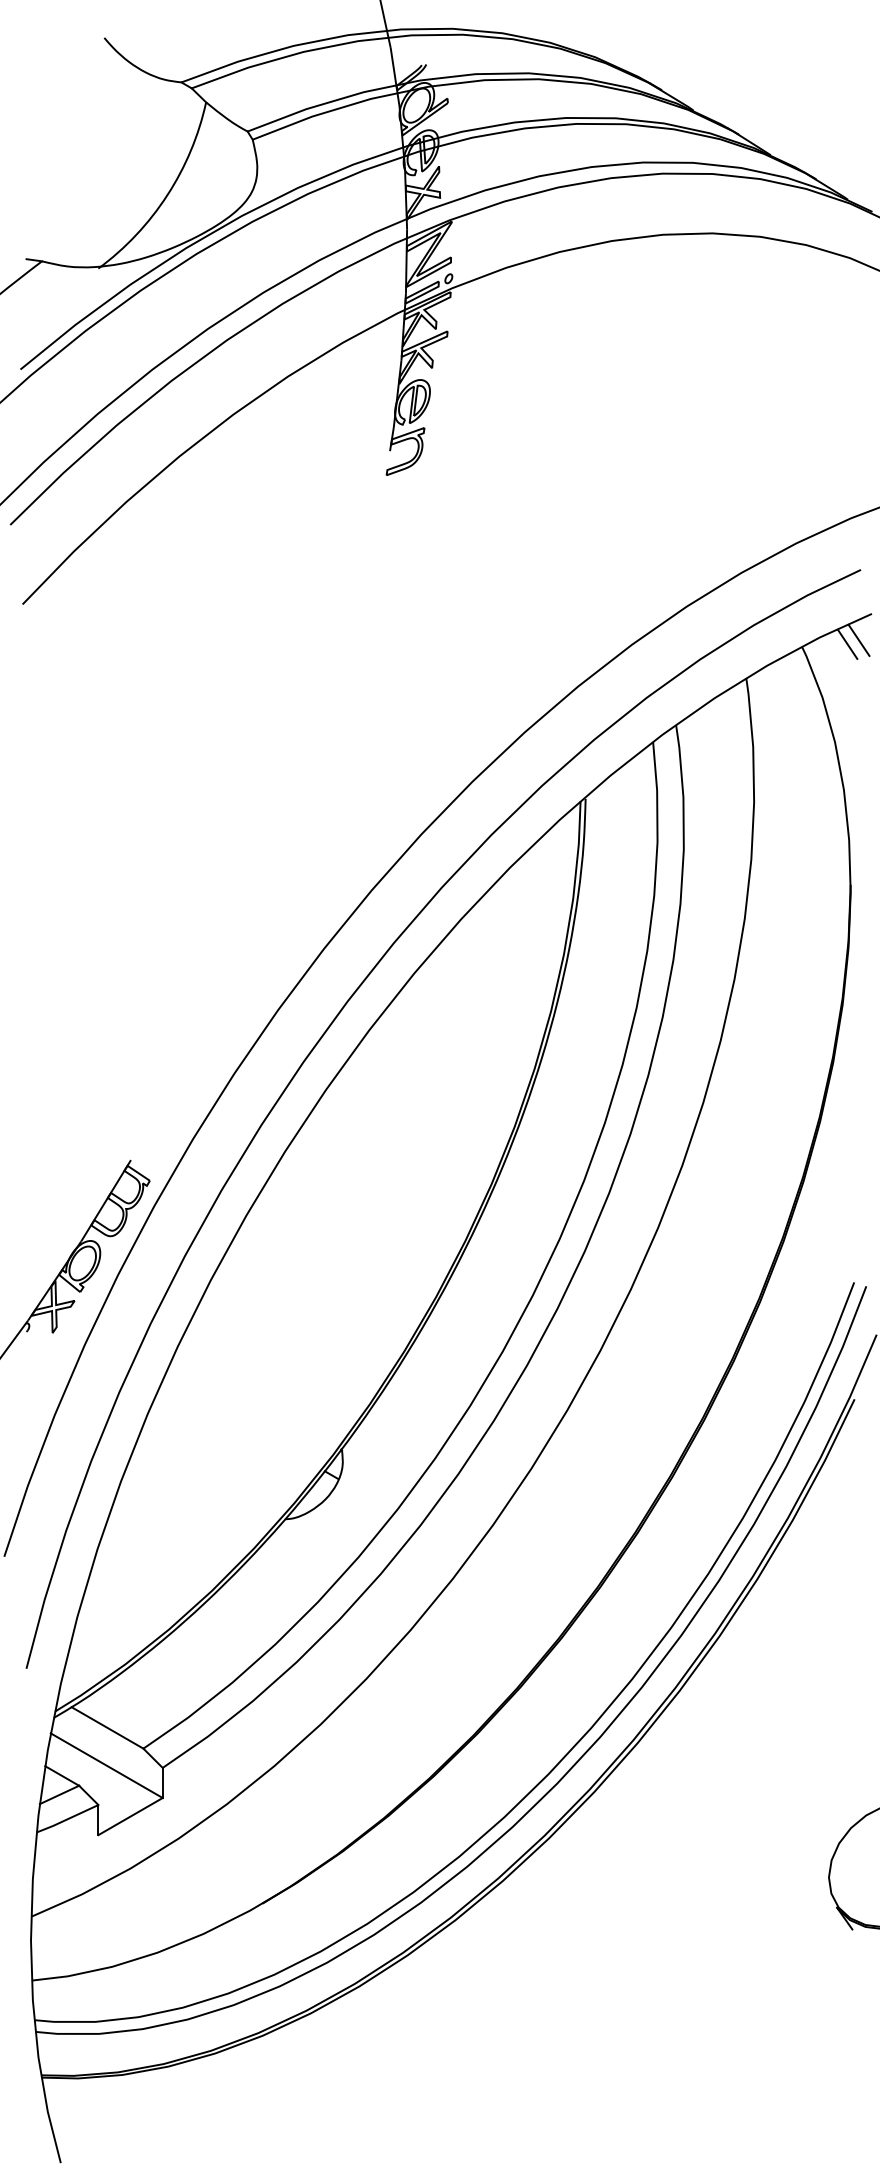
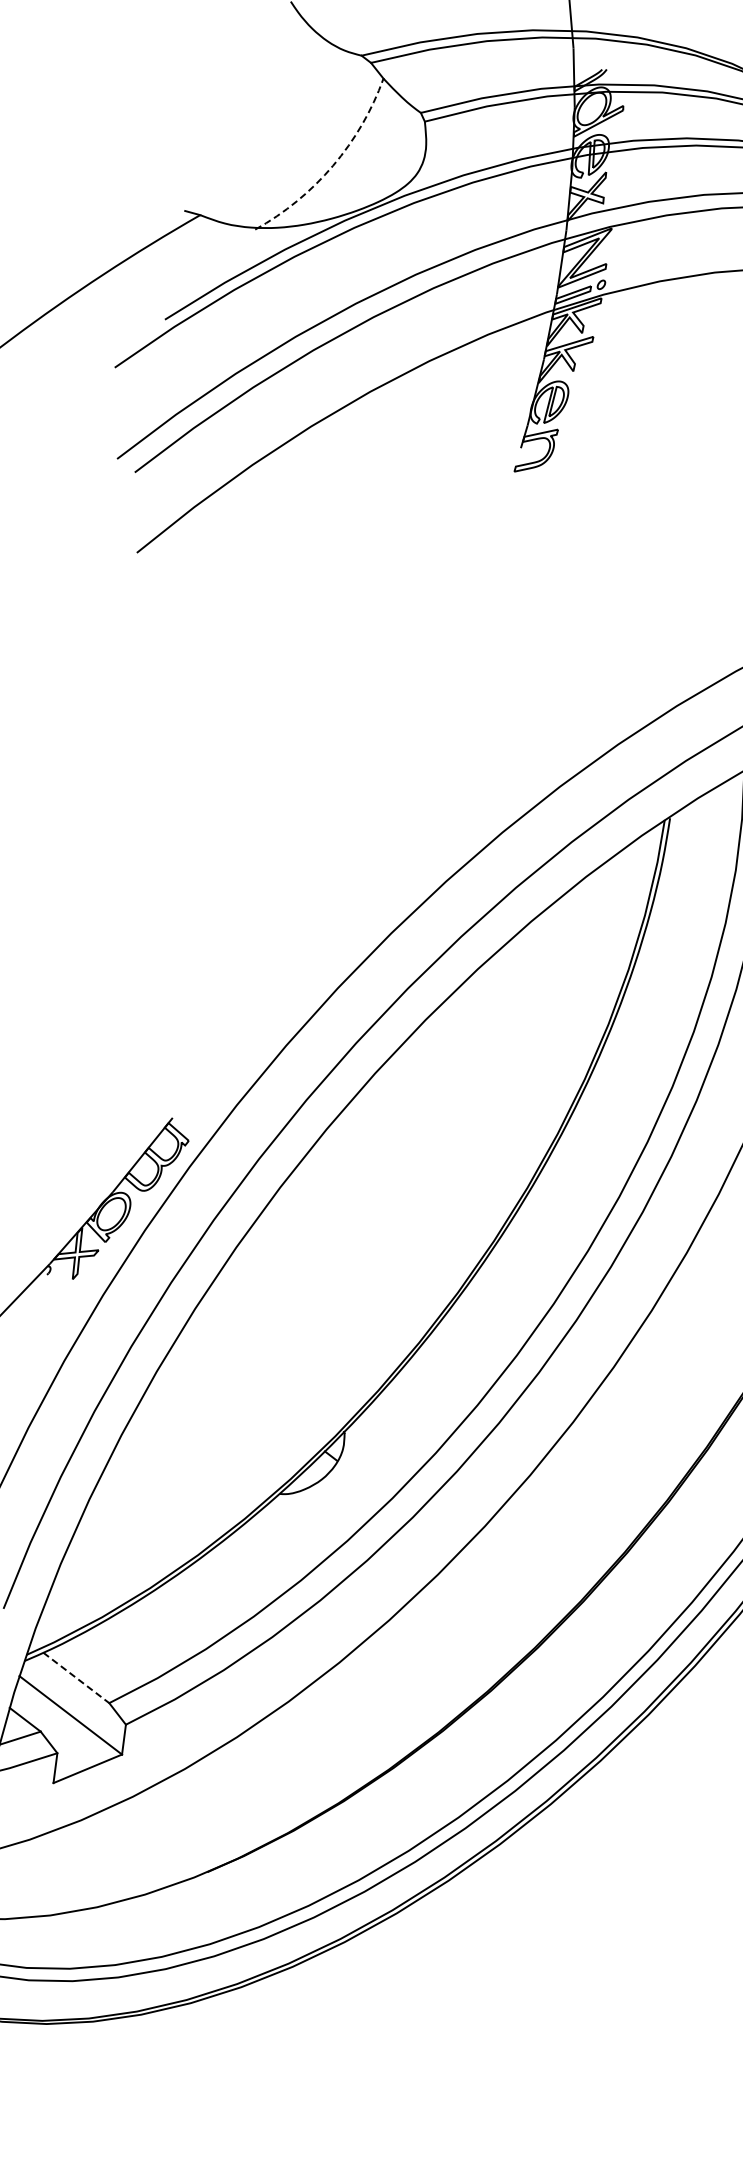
arc: (167, 195) -> (333, 166), solid -> dashed
line: (107, 1728) -> (76, 1678), solid -> dashed

